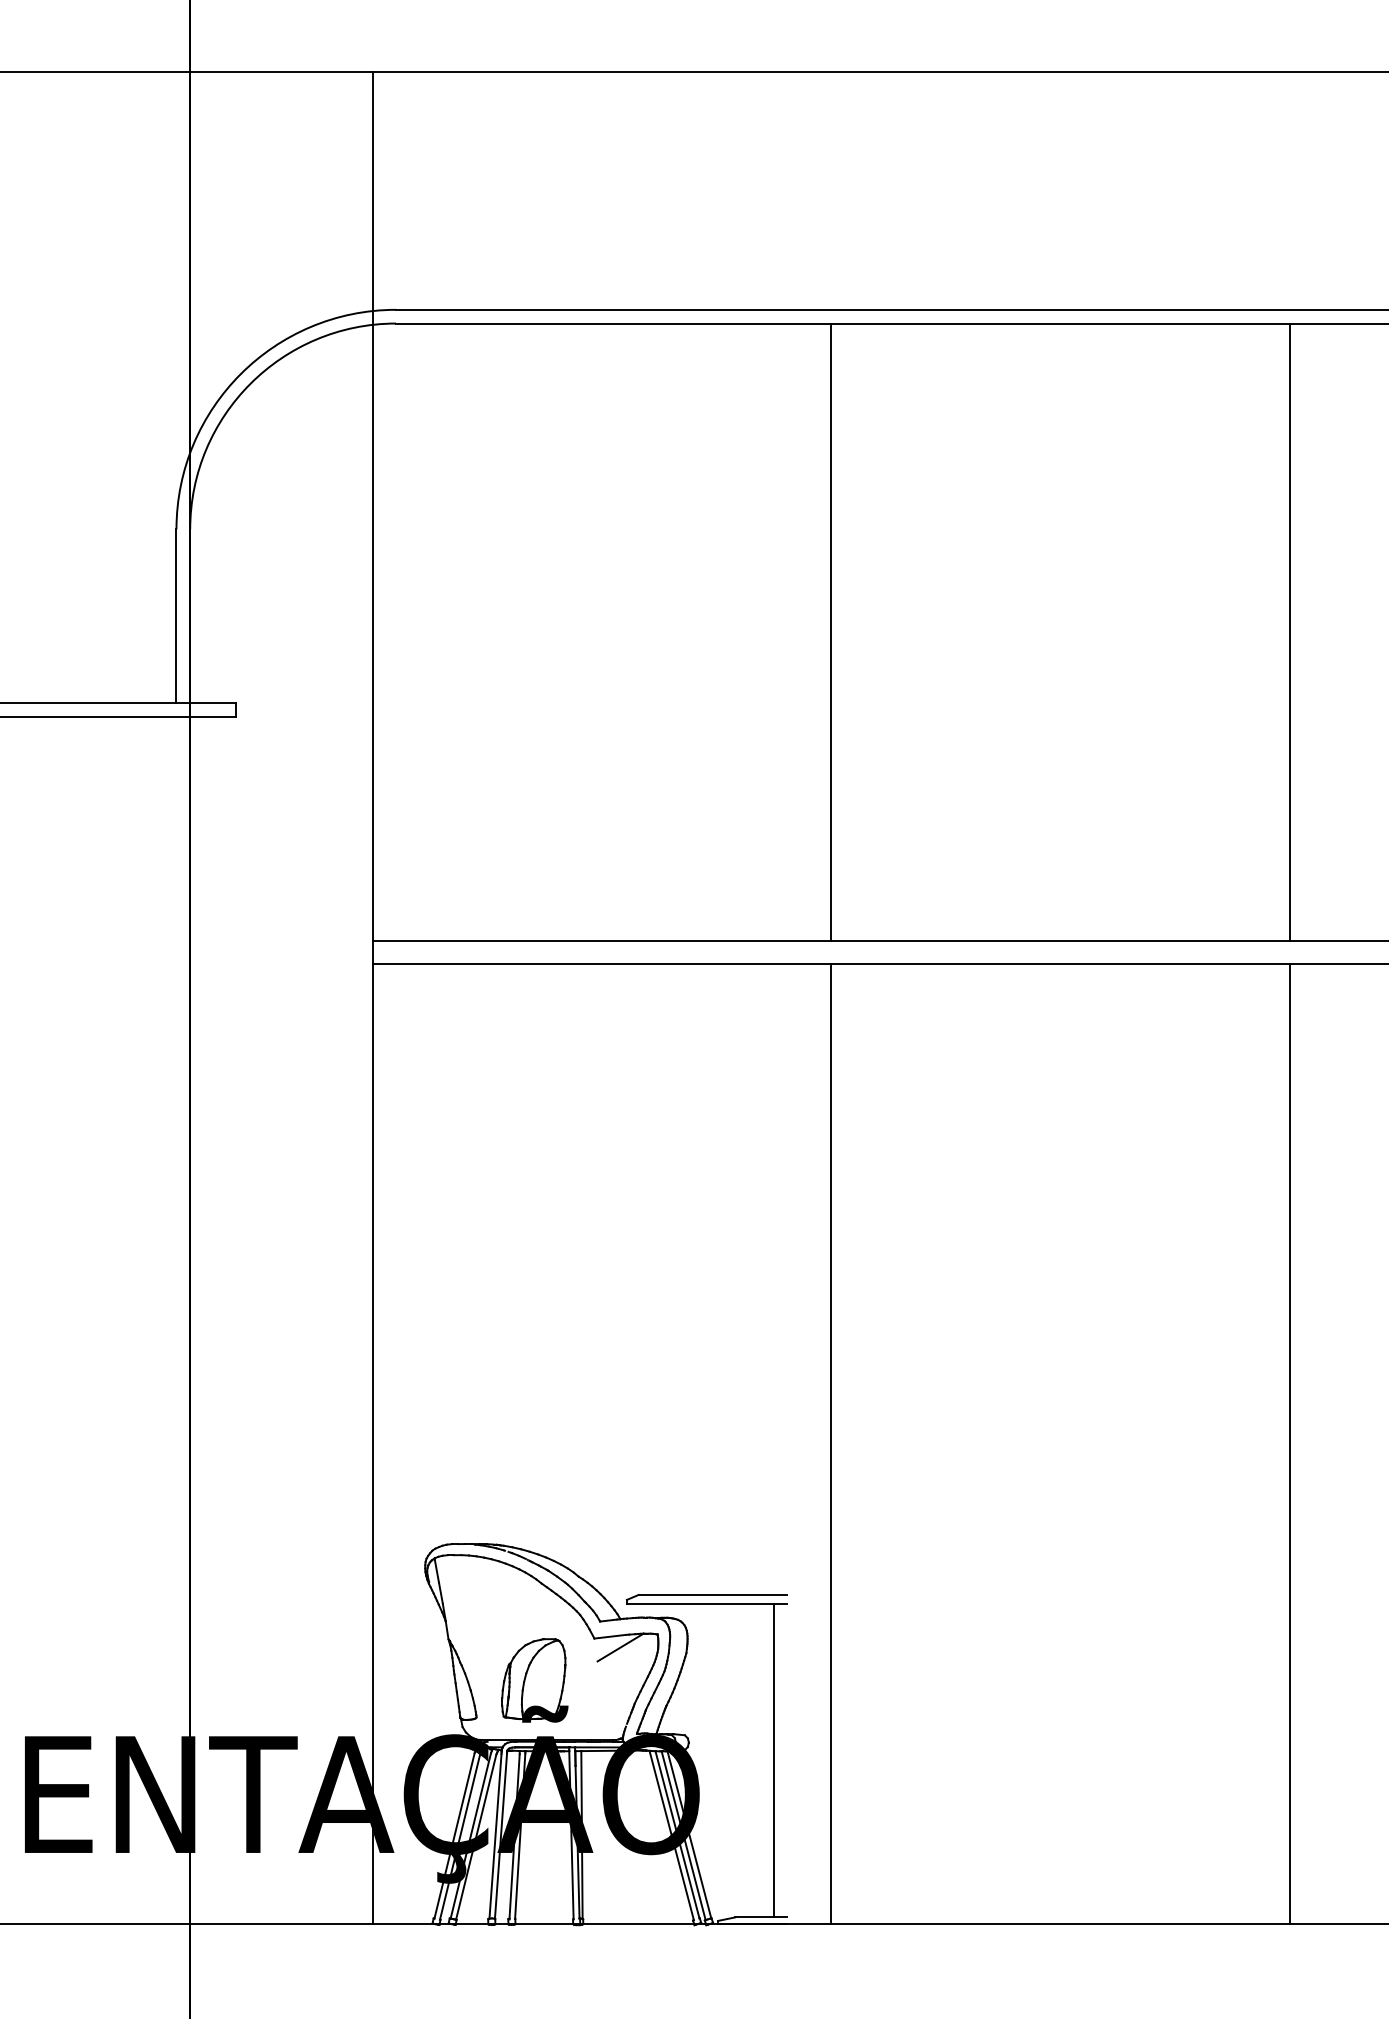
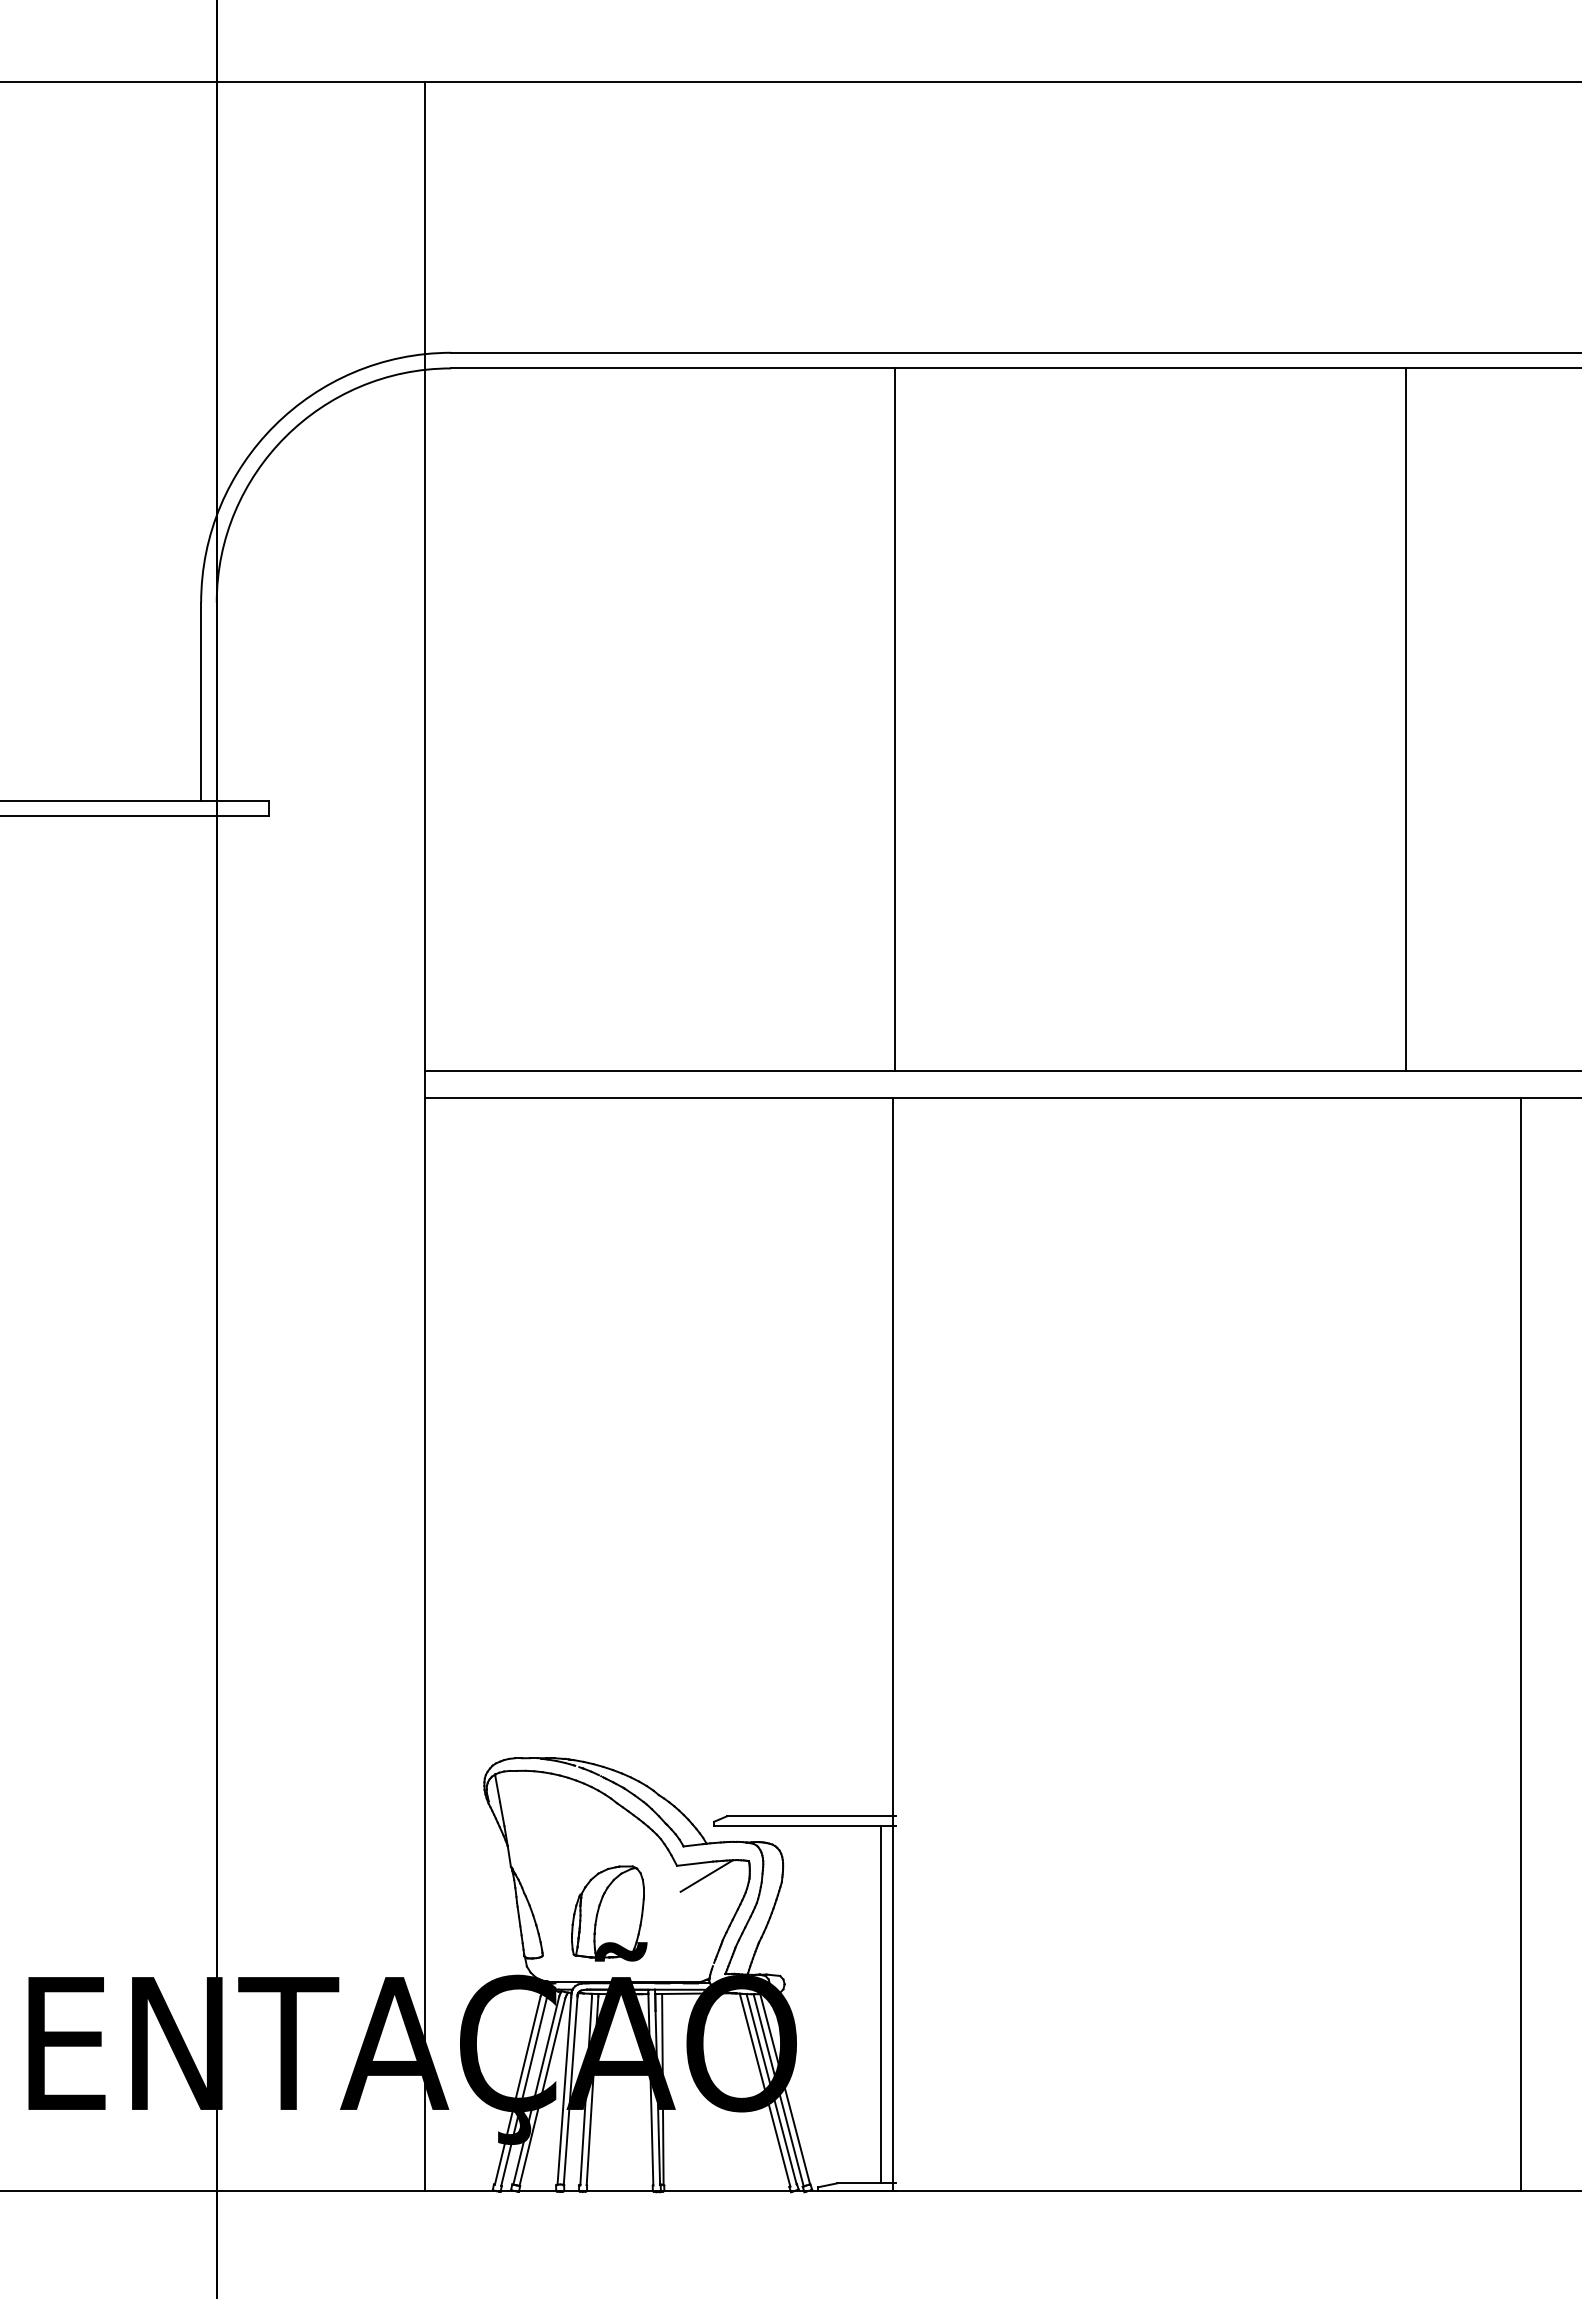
line: (831, 631) -> (894, 719), moved
line: (1289, 631) -> (1405, 719), moved
line: (831, 1444) -> (892, 1644), moved
line: (1289, 1444) -> (1520, 1644), moved

